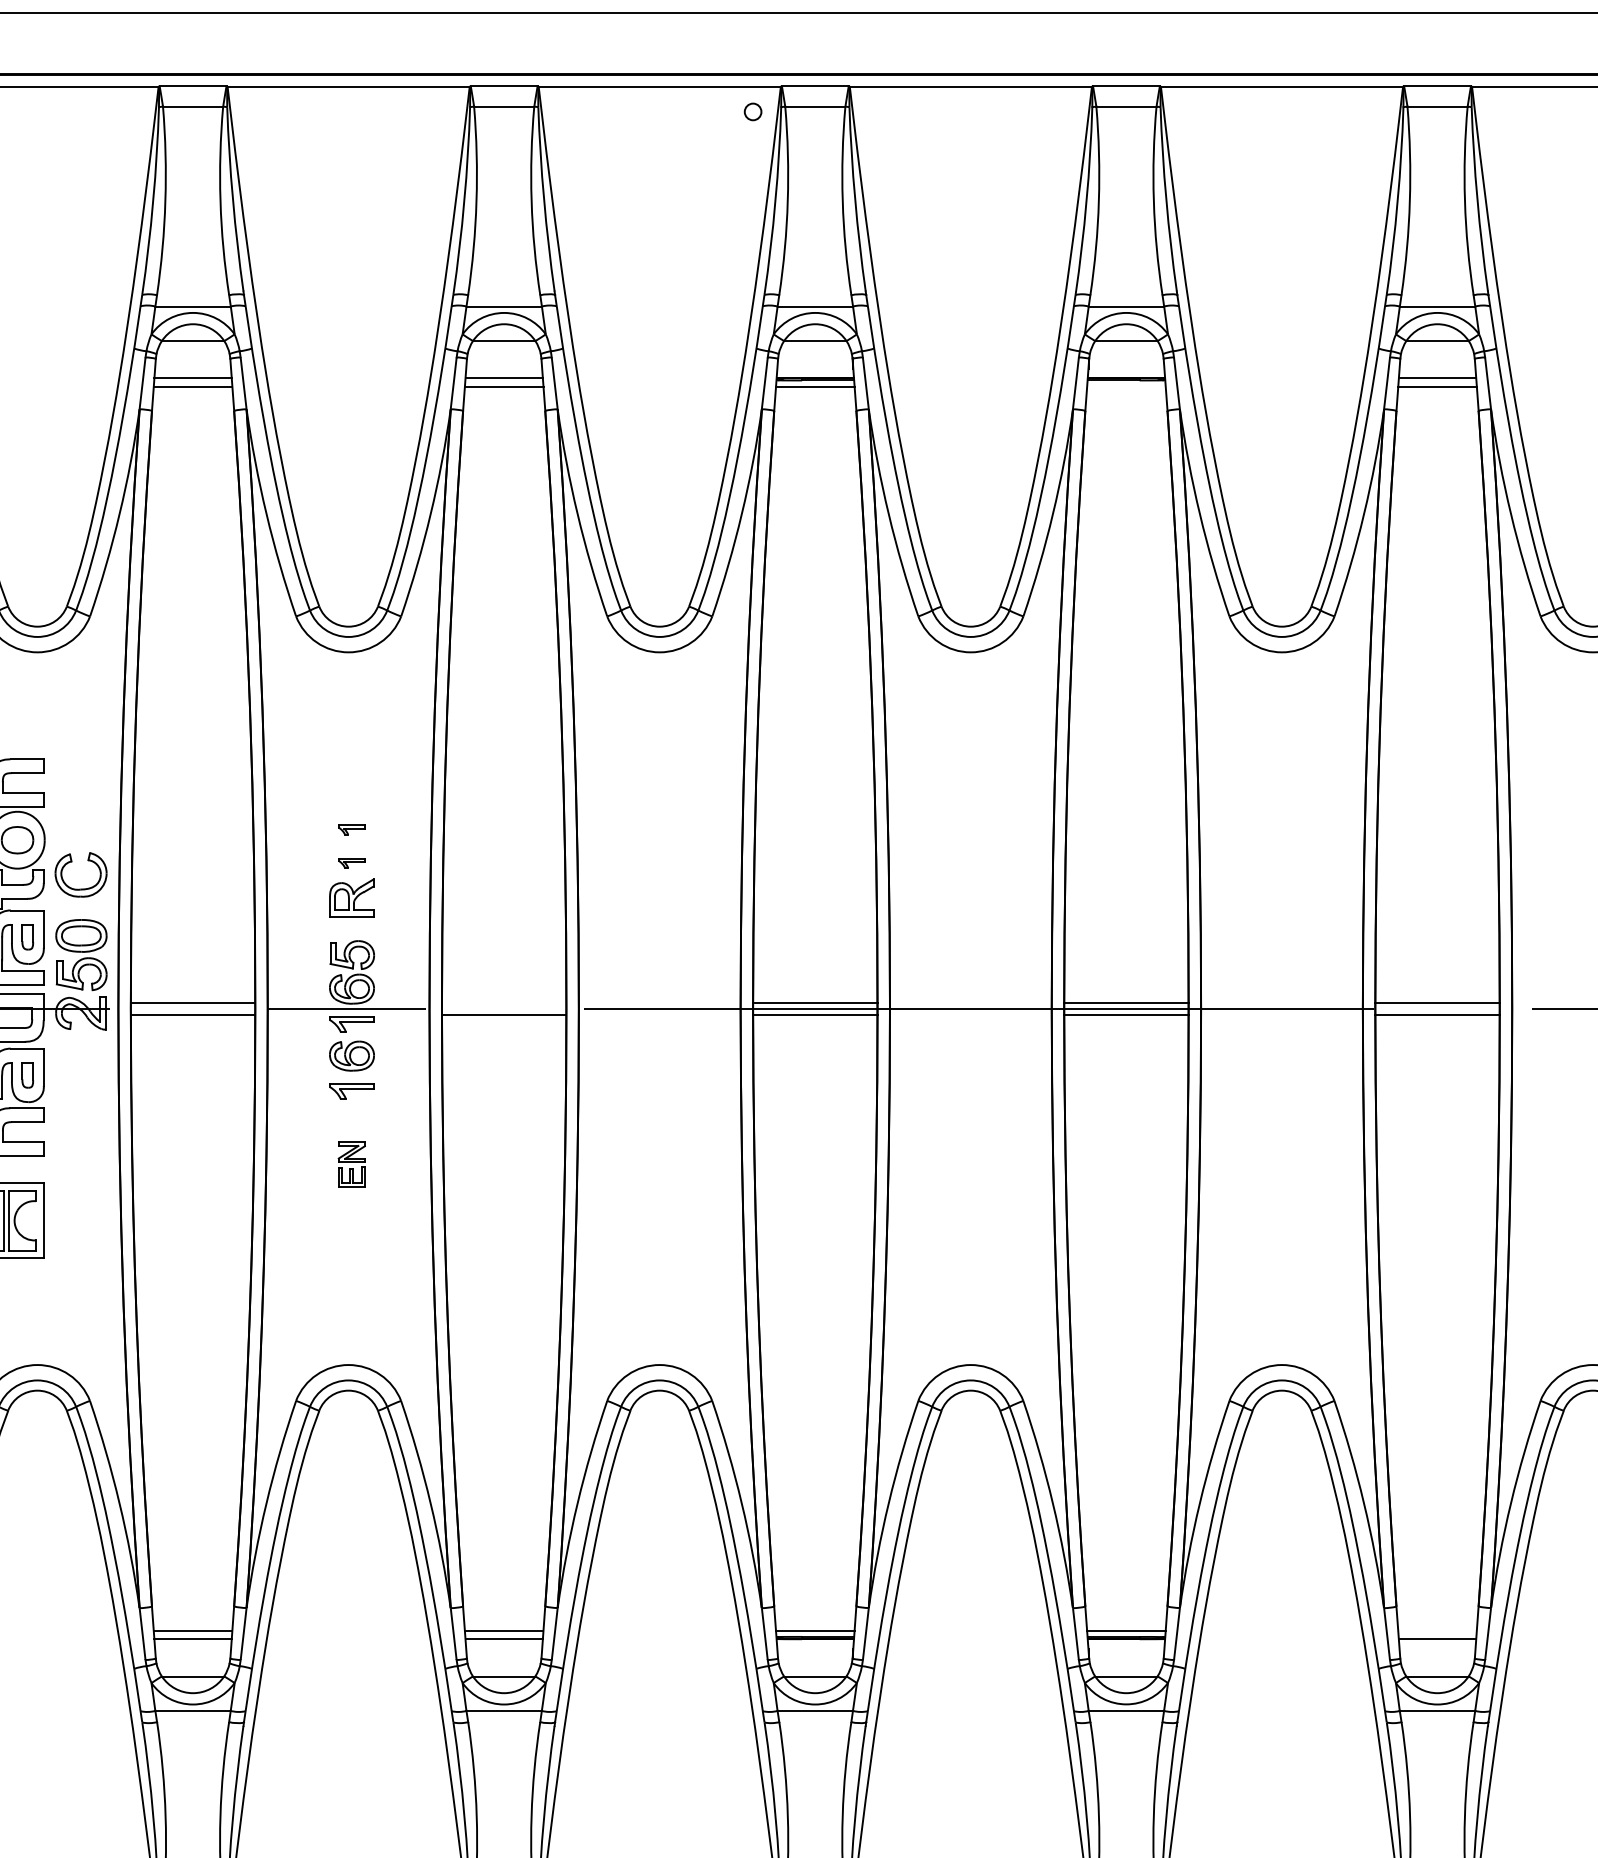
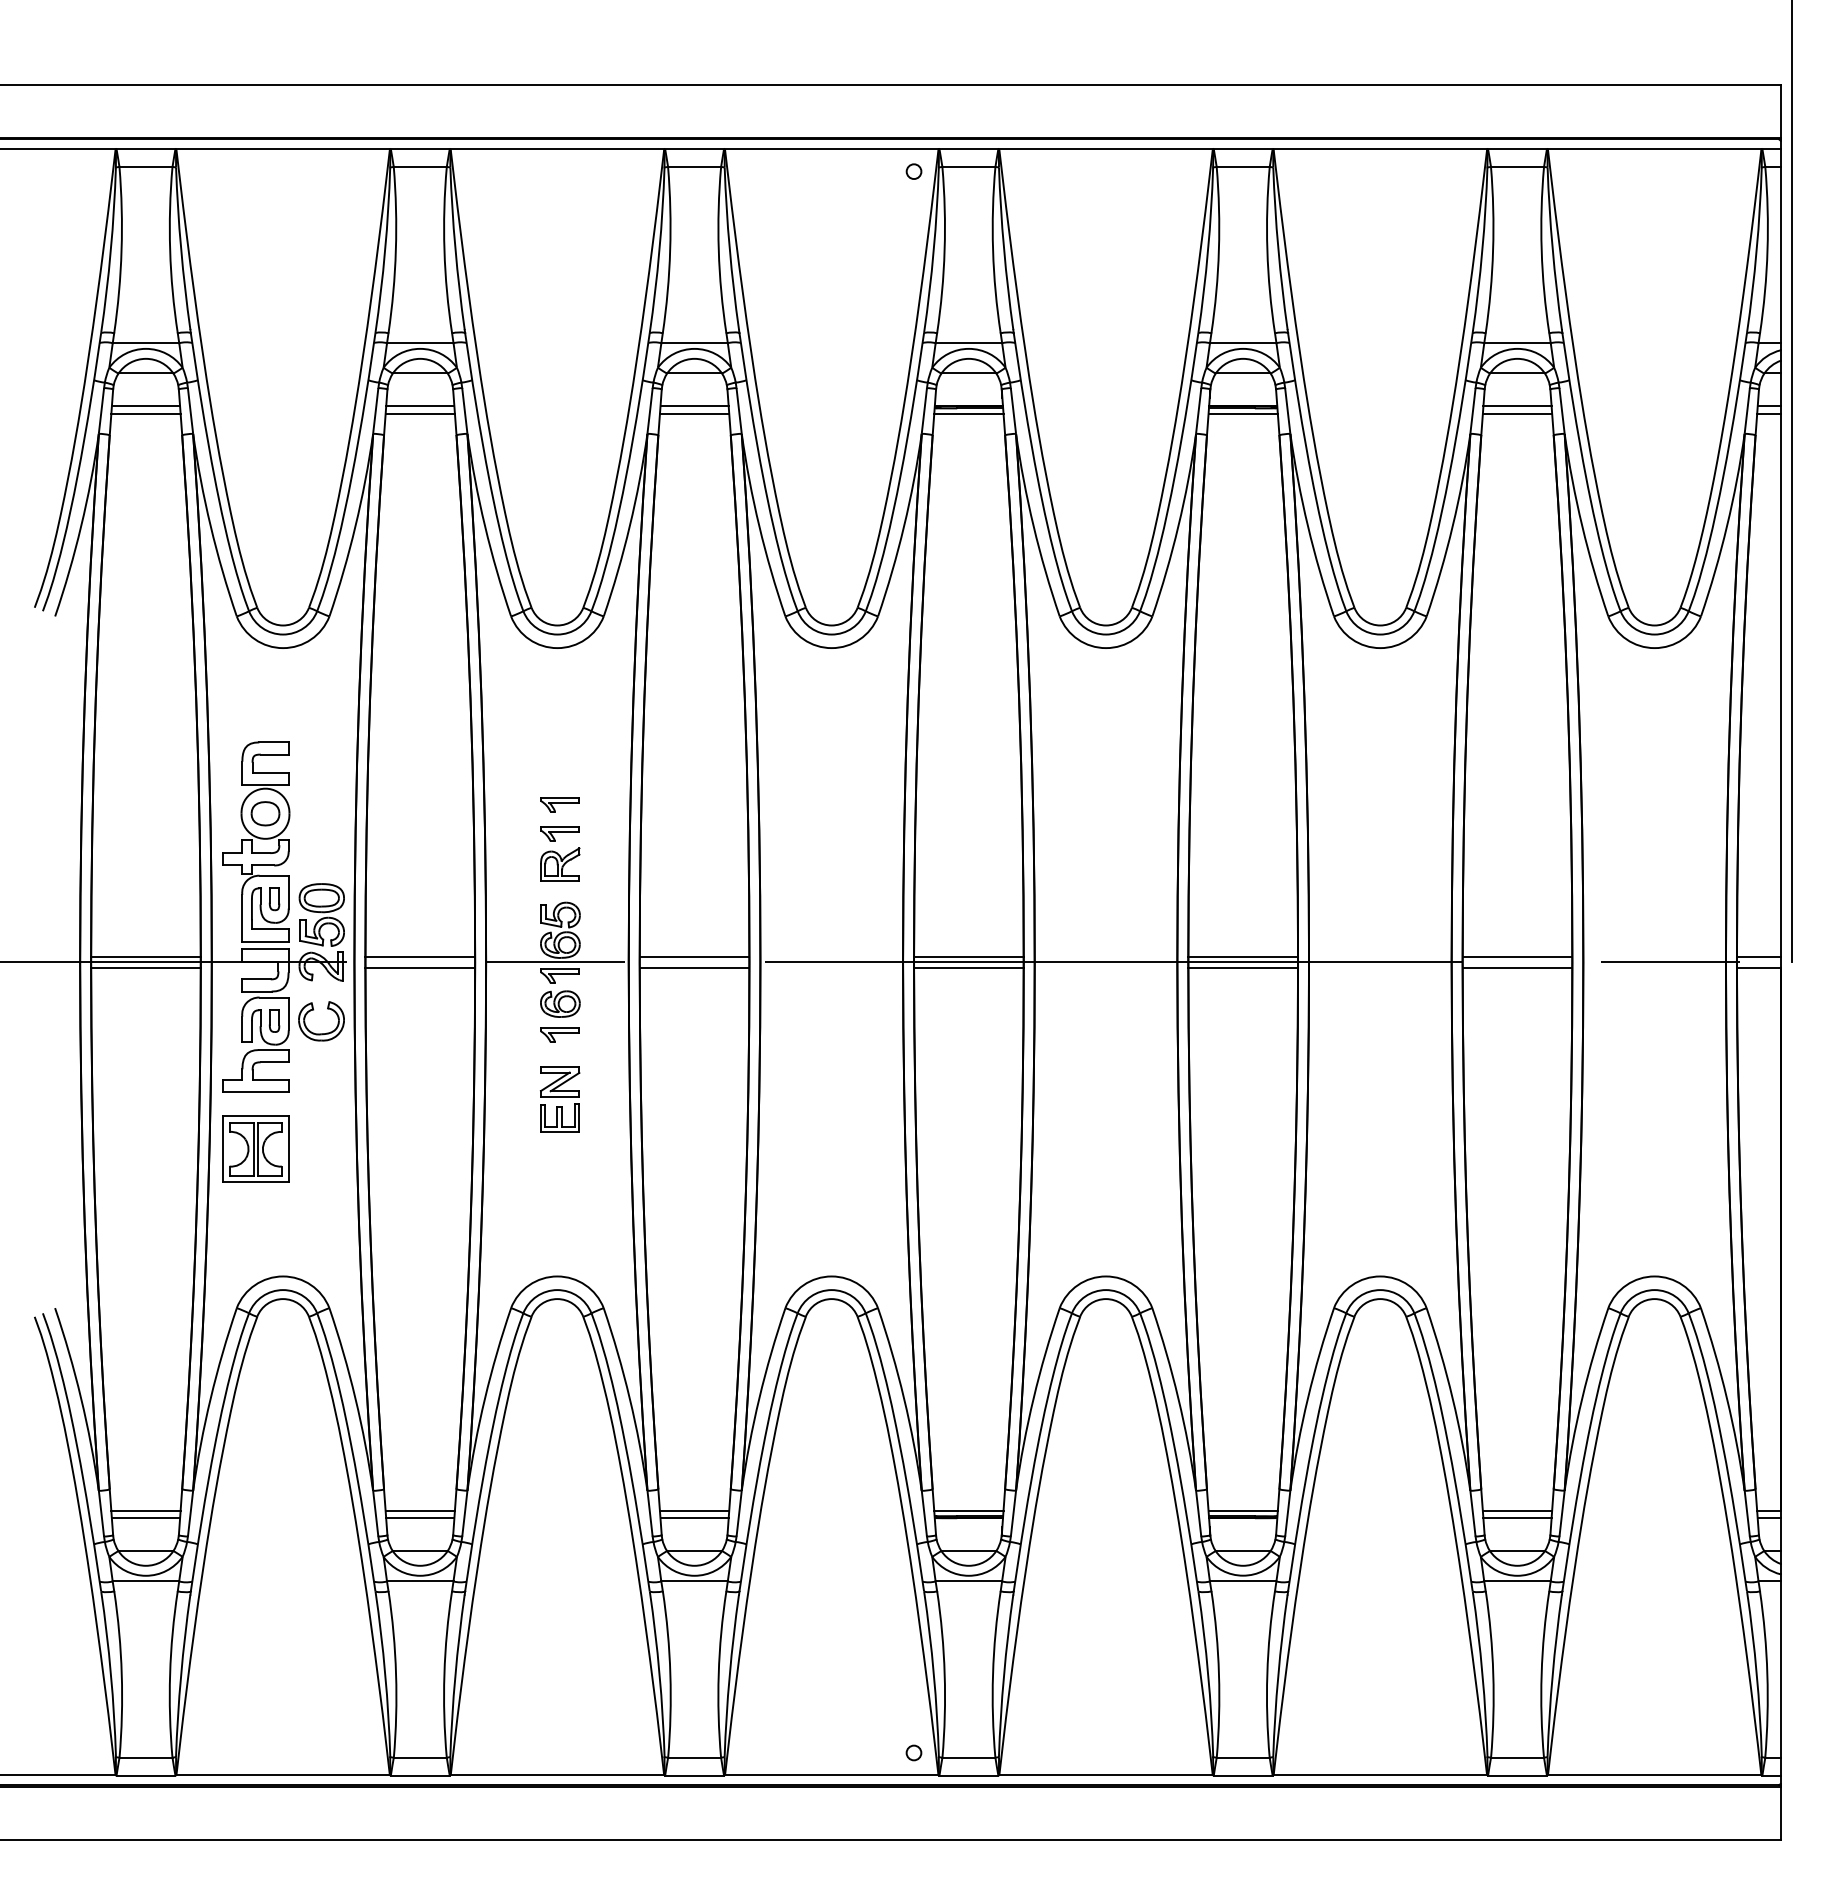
line: (1125, 386) -> (1242, 413), added
part: (350, 829) -> (559, 804), size x1.67
part: (350, 862) -> (559, 833), size x1.67
part: (81, 888) -> (321, 1033), moved
line: (504, 1003) -> (694, 957), added
part: (352, 1164) -> (560, 1099), size x1.67
line: (1437, 1630) -> (1517, 1510), added

